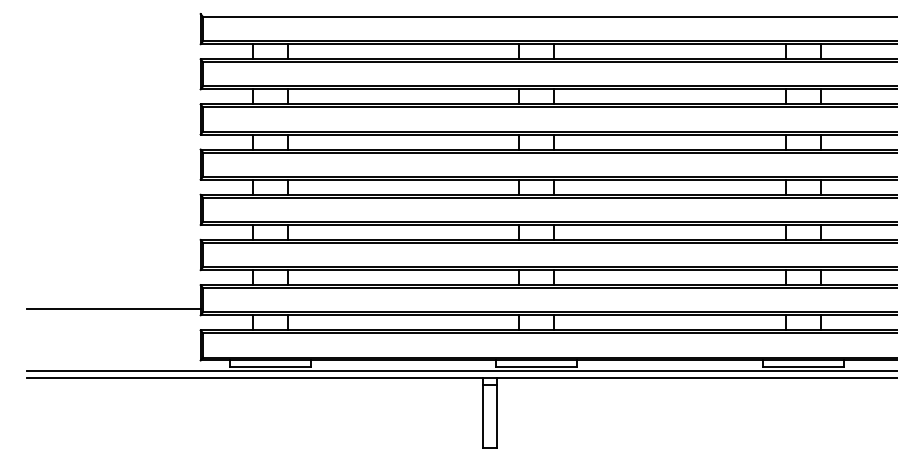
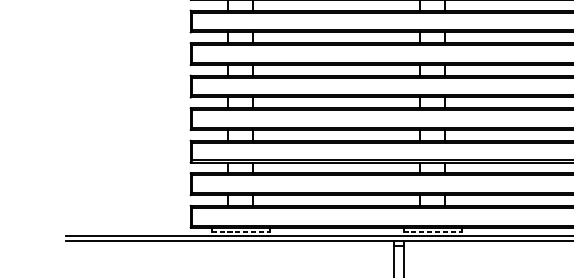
line: (113, 308) -> (127, 190), removed
line: (270, 366) -> (241, 231), solid -> dashed
line: (536, 366) -> (432, 231), solid -> dashed

